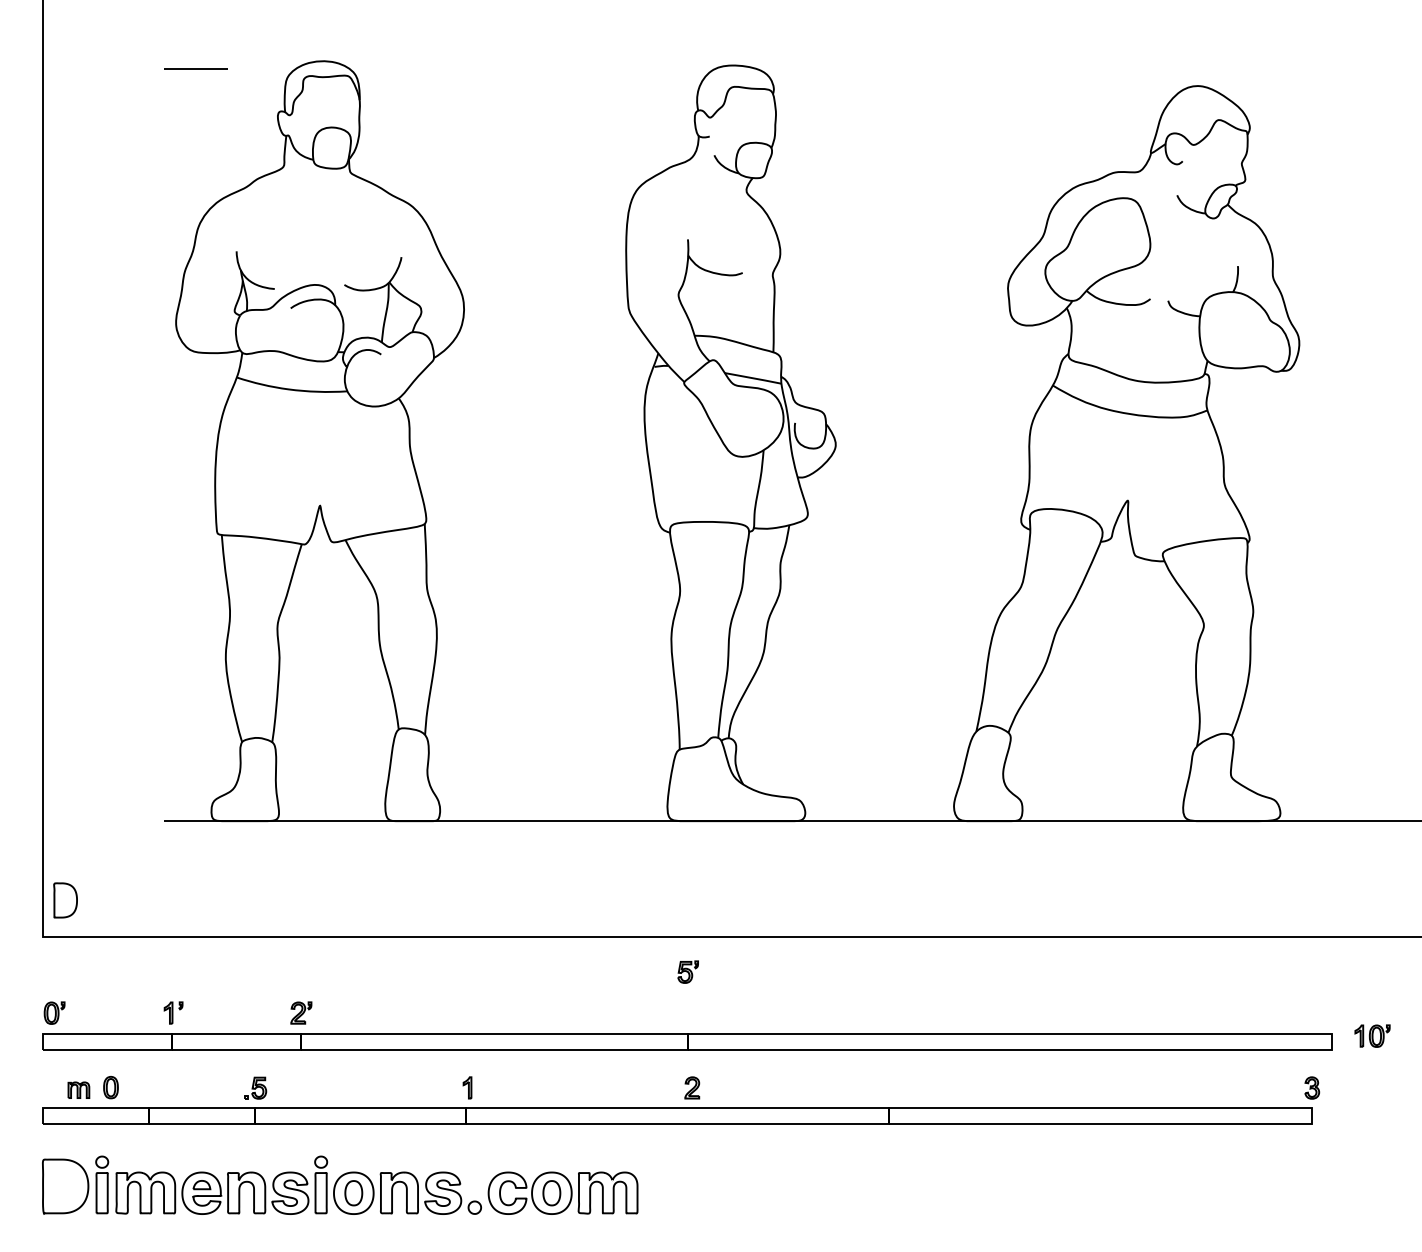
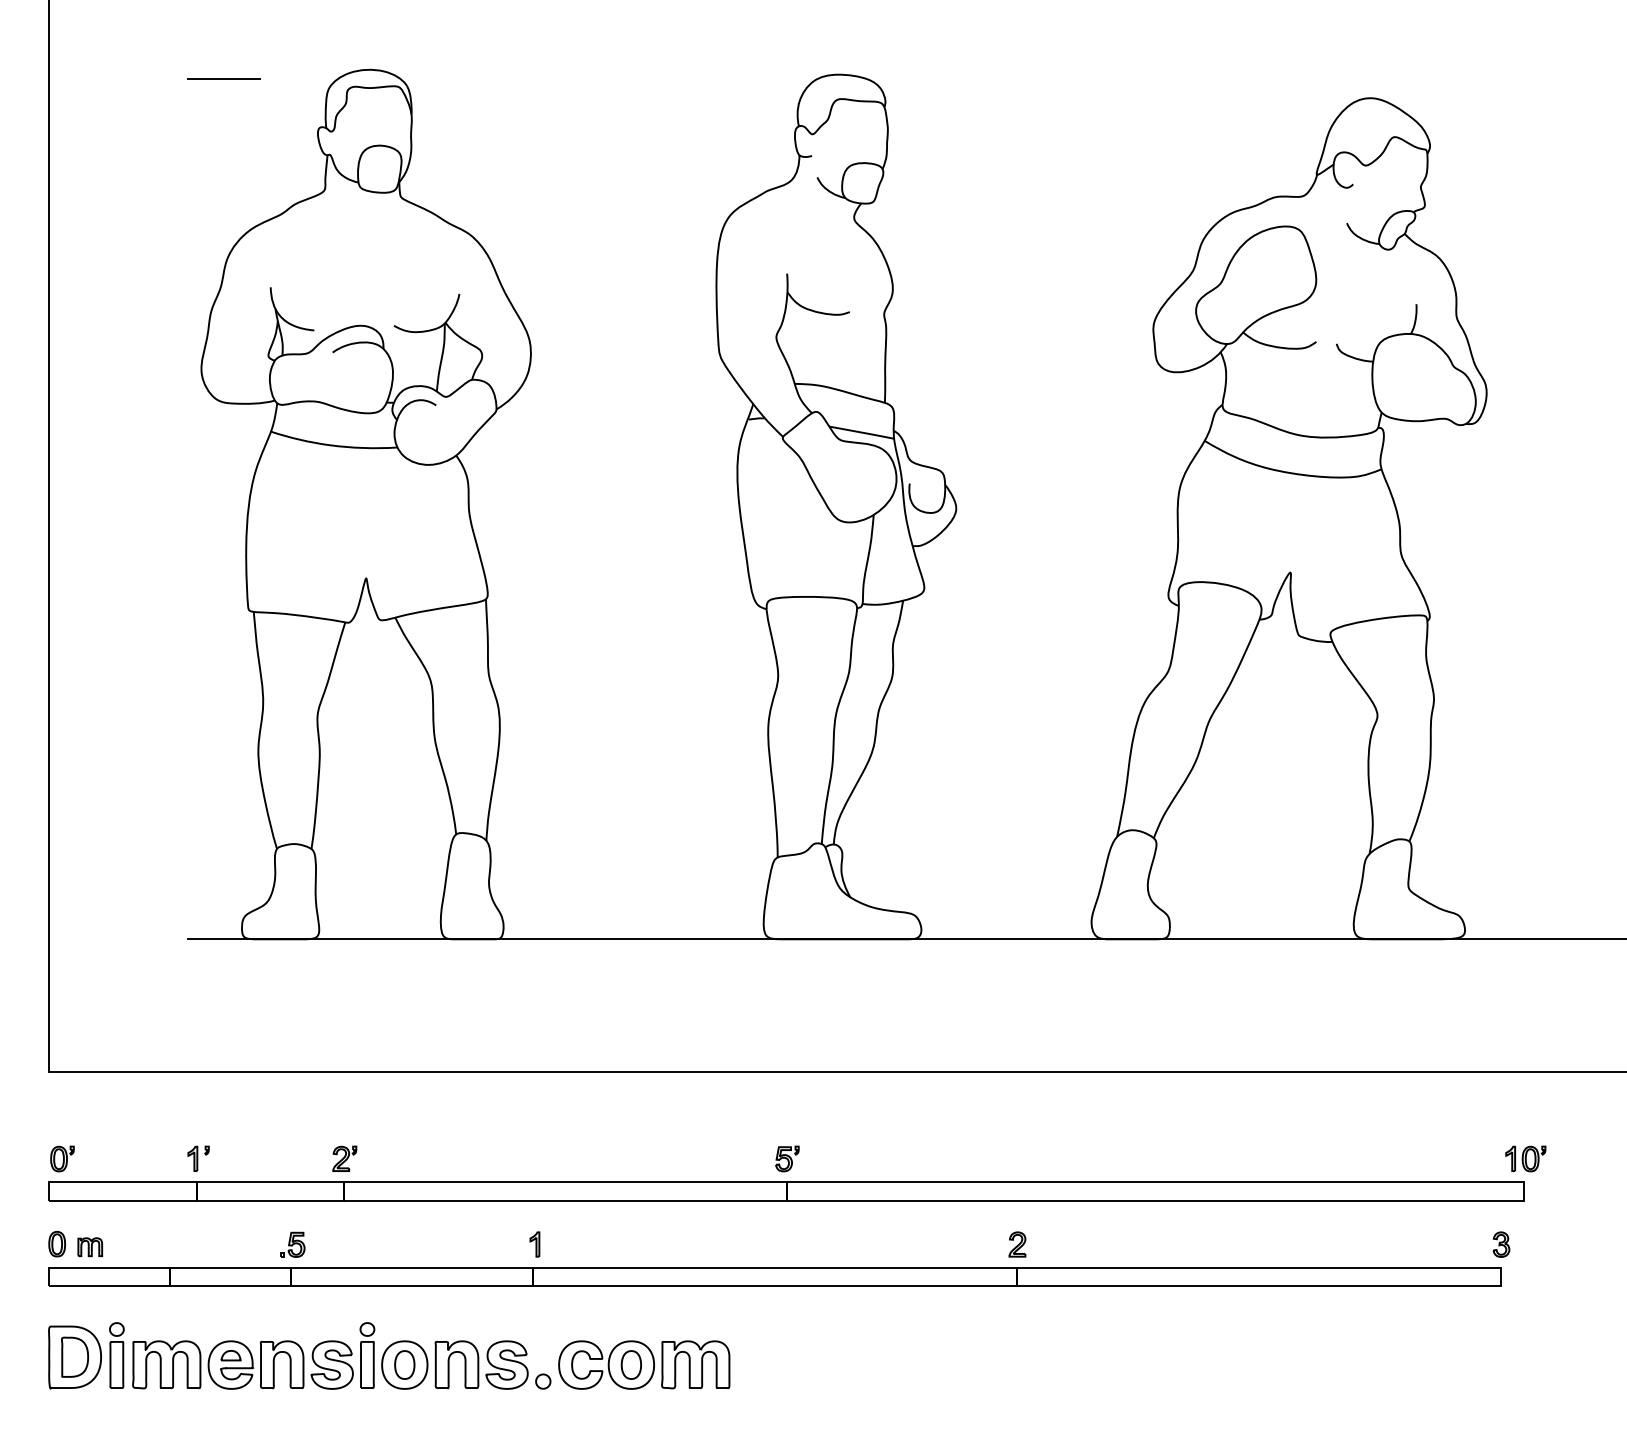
part: (65, 900) -> (74, 1357), moved
part: (687, 971) -> (786, 1158), moved
part: (1372, 1035) -> (1525, 1158), moved
part: (110, 1087) -> (56, 1244), moved
part: (692, 1087) -> (1017, 1244), moved

